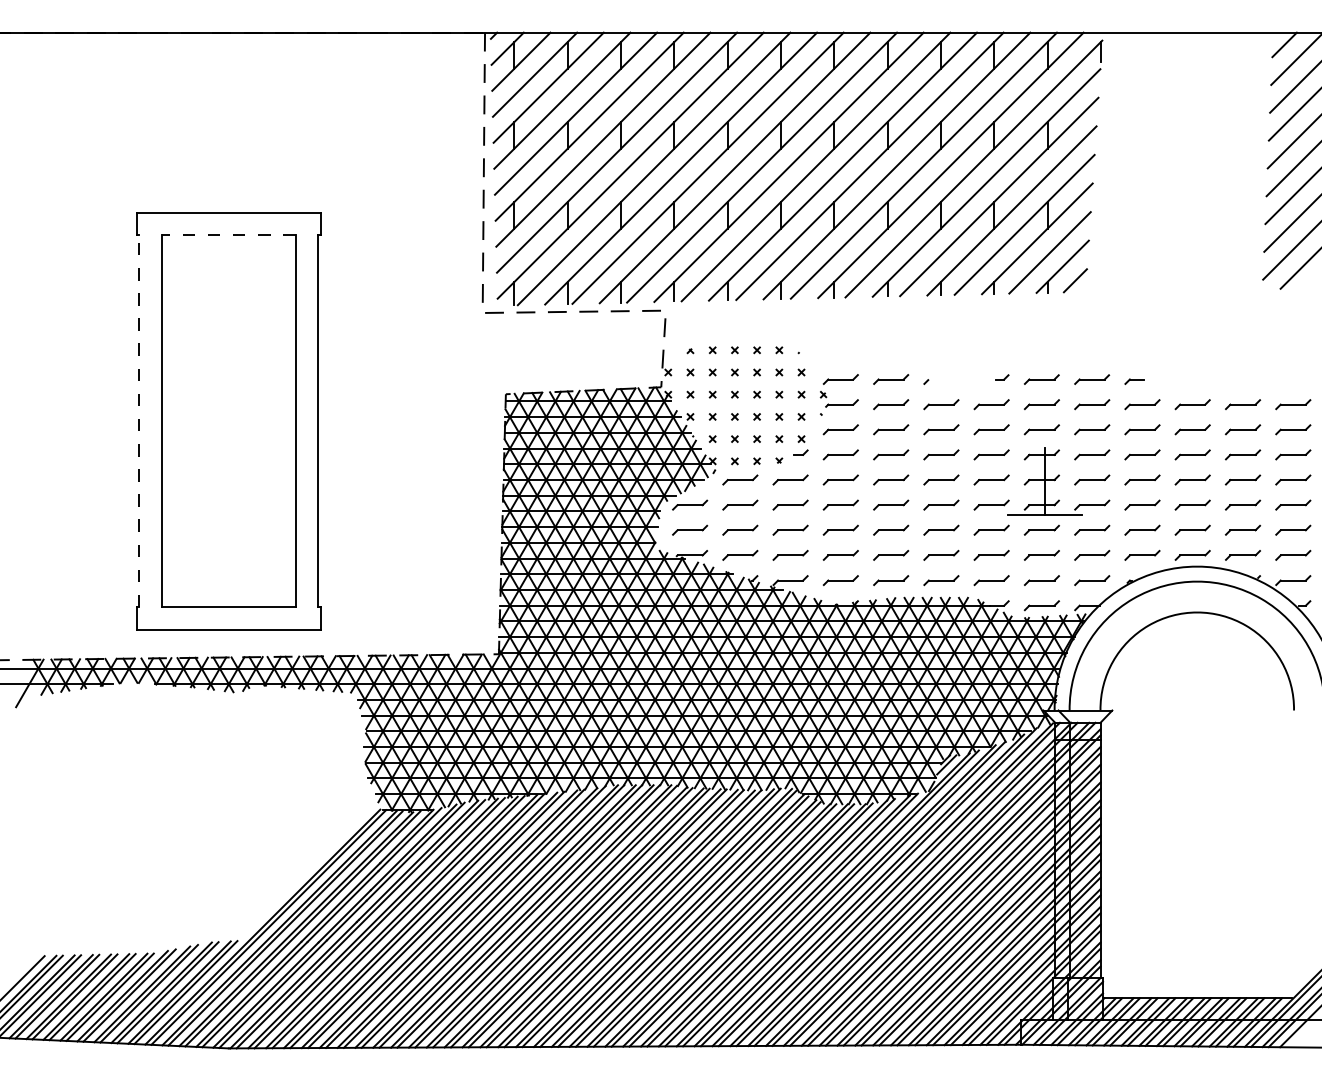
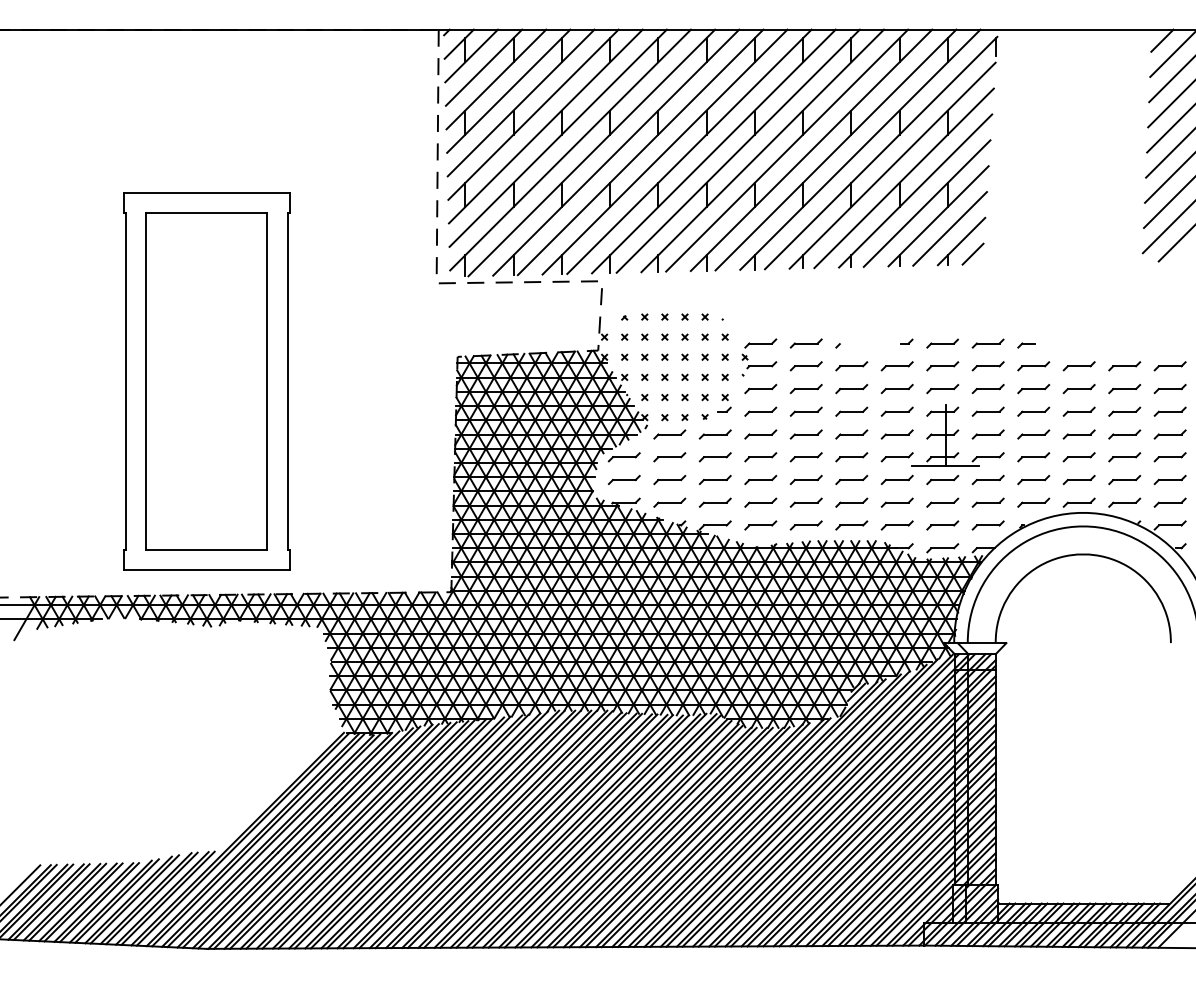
line: (228, 235) -> (206, 213), dashed -> solid
line: (138, 420) -> (125, 380), dashed -> solid

